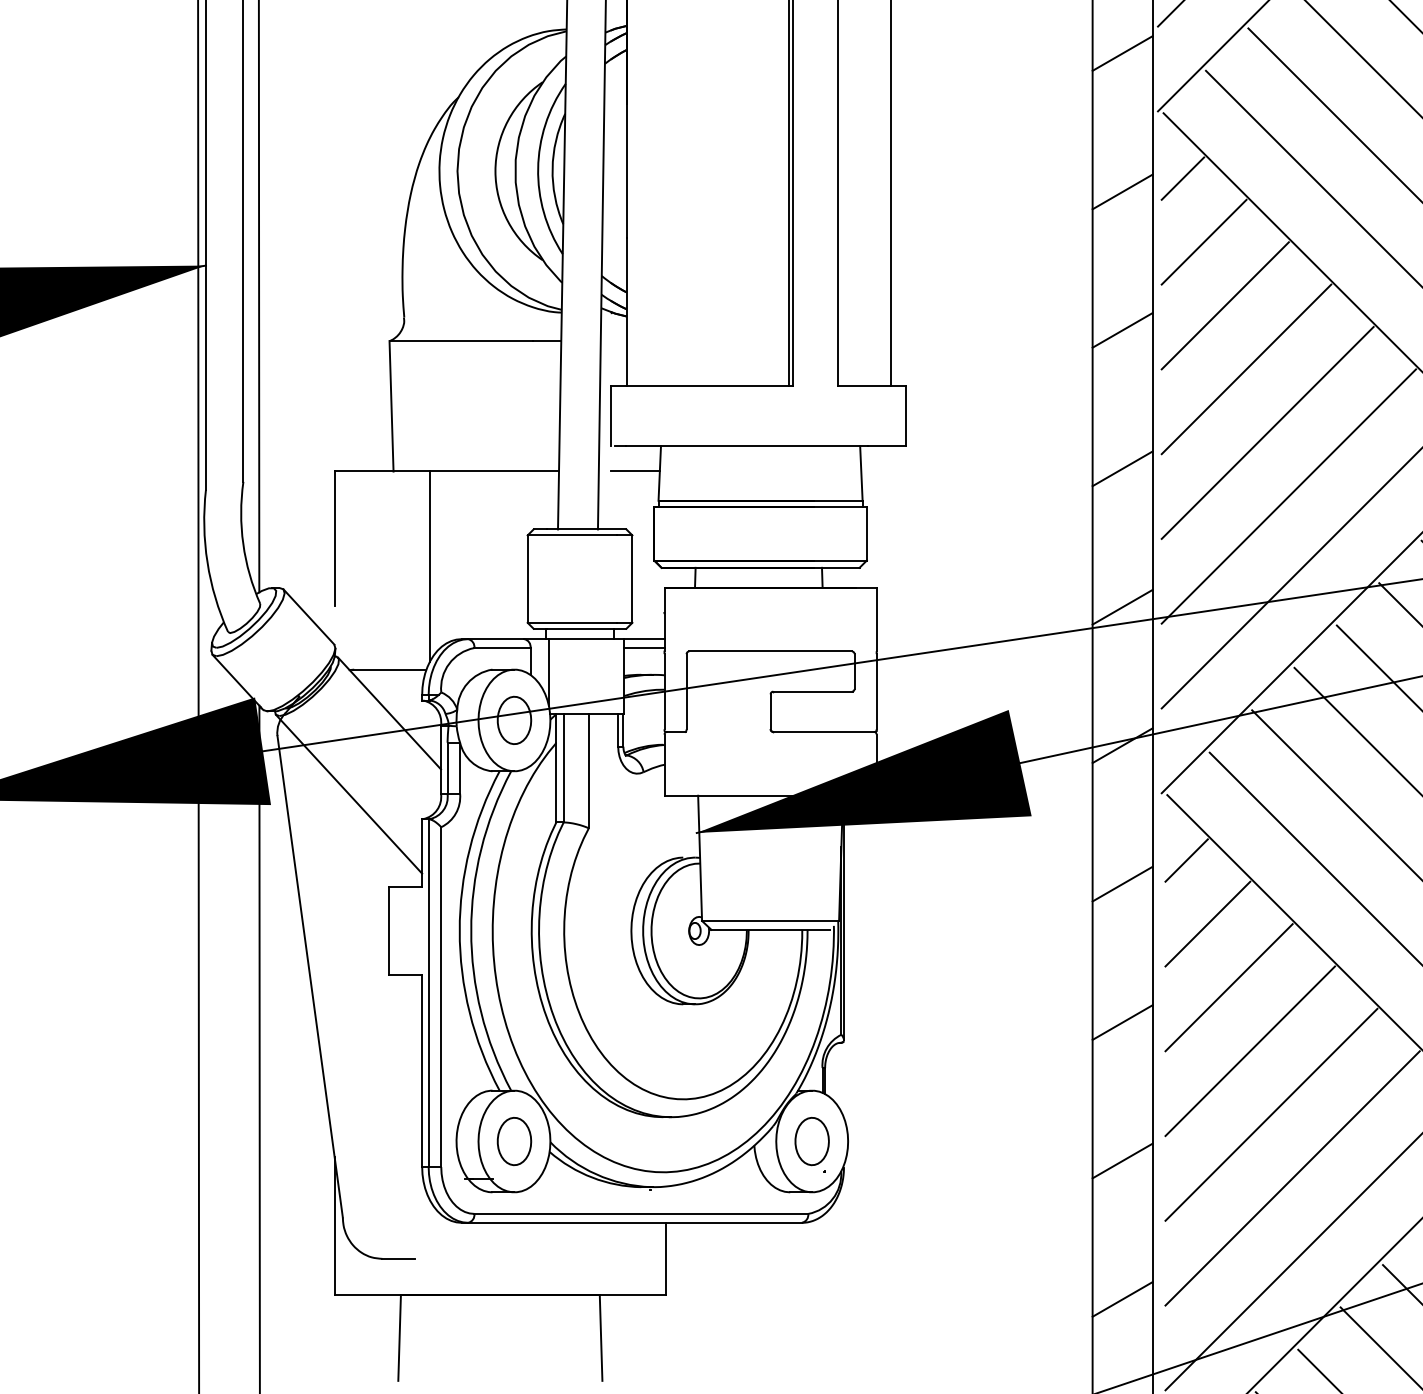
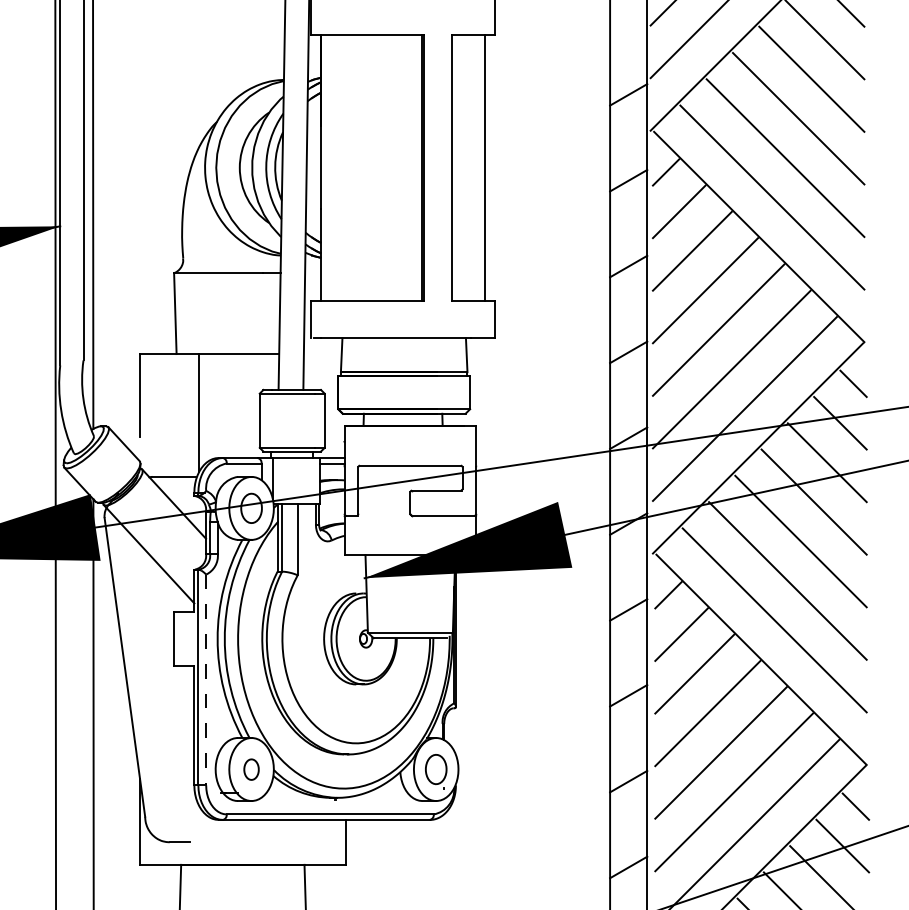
line: (635, 470) -> (326, 353), removed
line: (441, 997) -> (206, 680), solid -> dashed
part: (514, 1141) -> (251, 769), size x0.7

